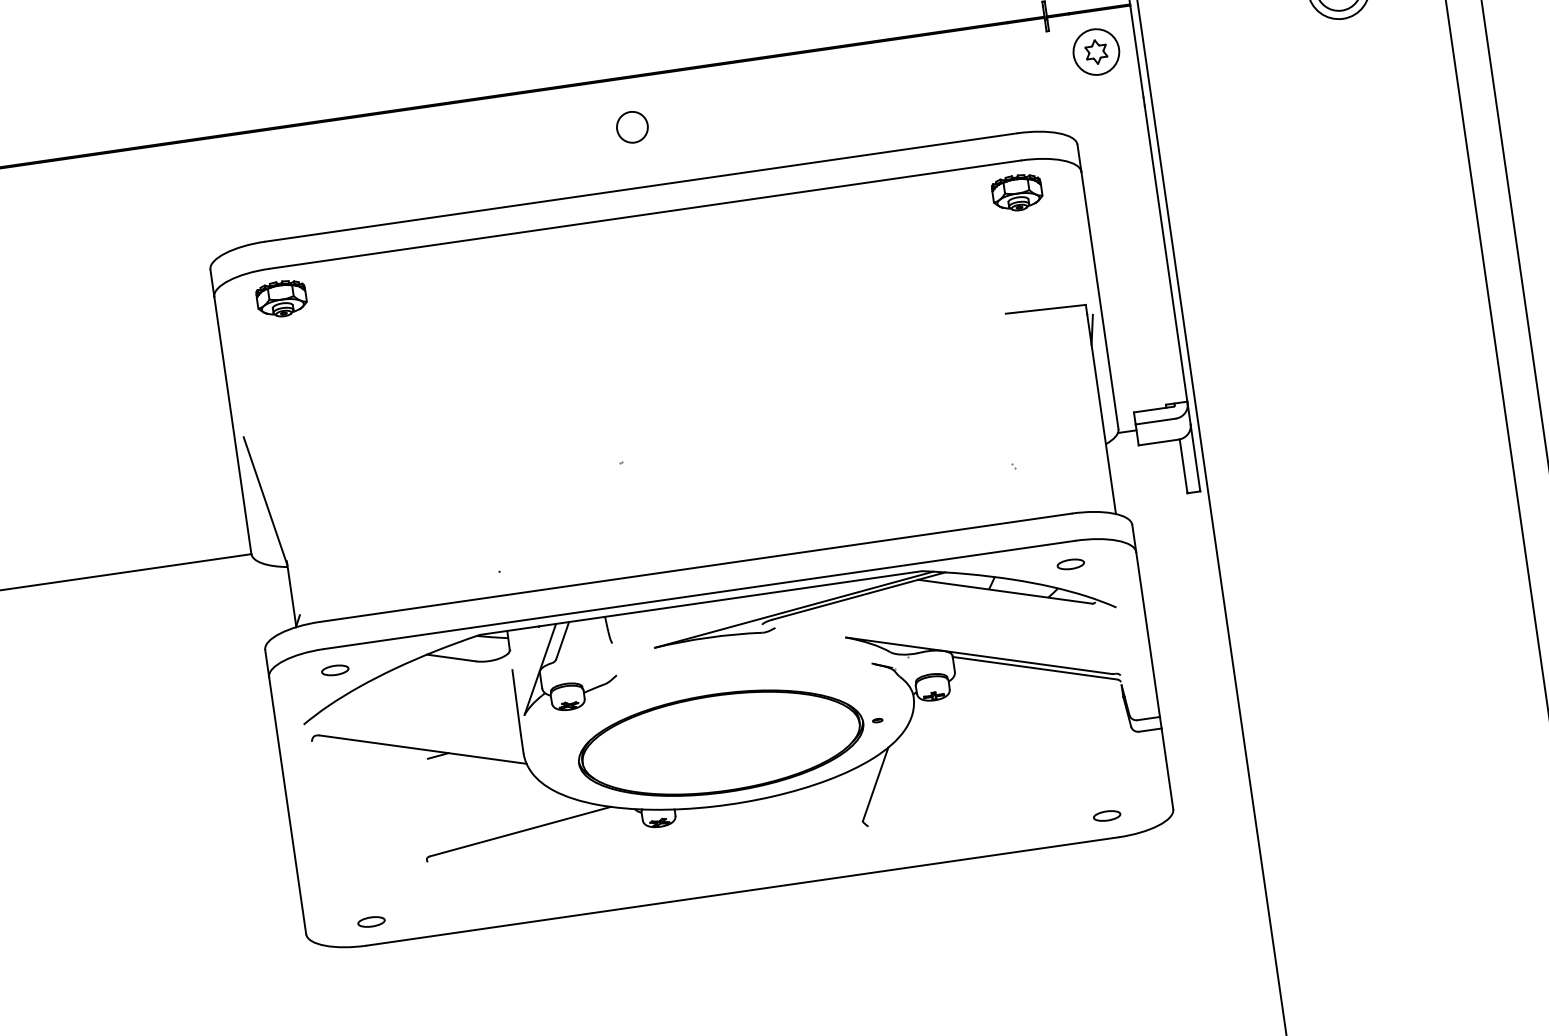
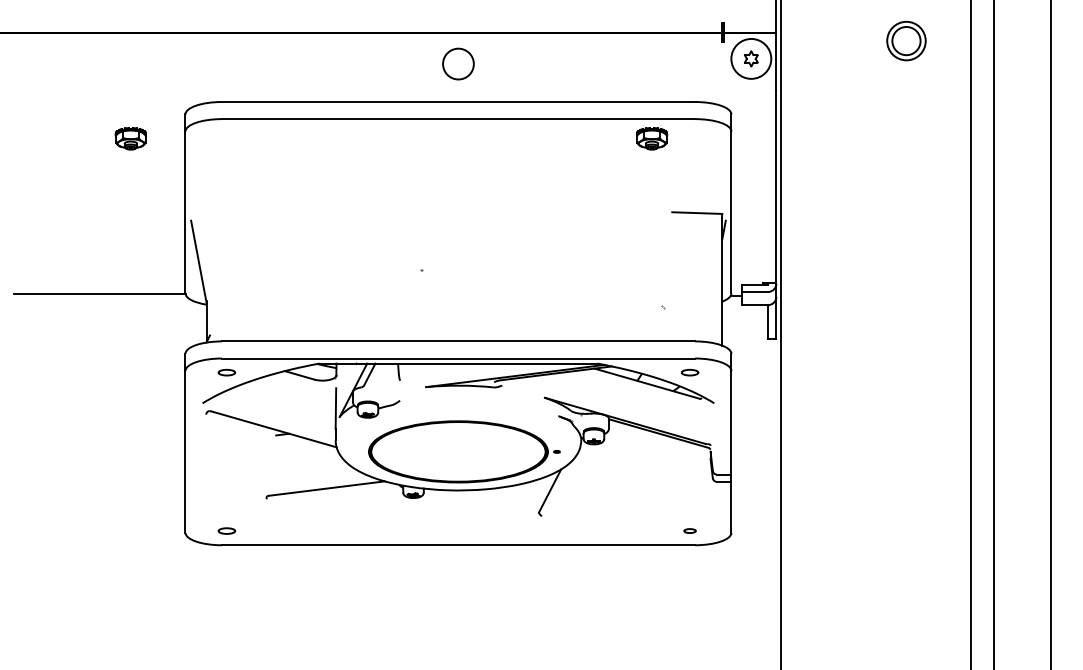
circle: (1096, 51) -> (751, 58), size x1.4
circle: (632, 126) -> (458, 63), size x1.6
part: (1017, 192) -> (652, 138), moved
part: (281, 298) -> (130, 138), moved
part: (1106, 815) -> (689, 530), size x0.7

